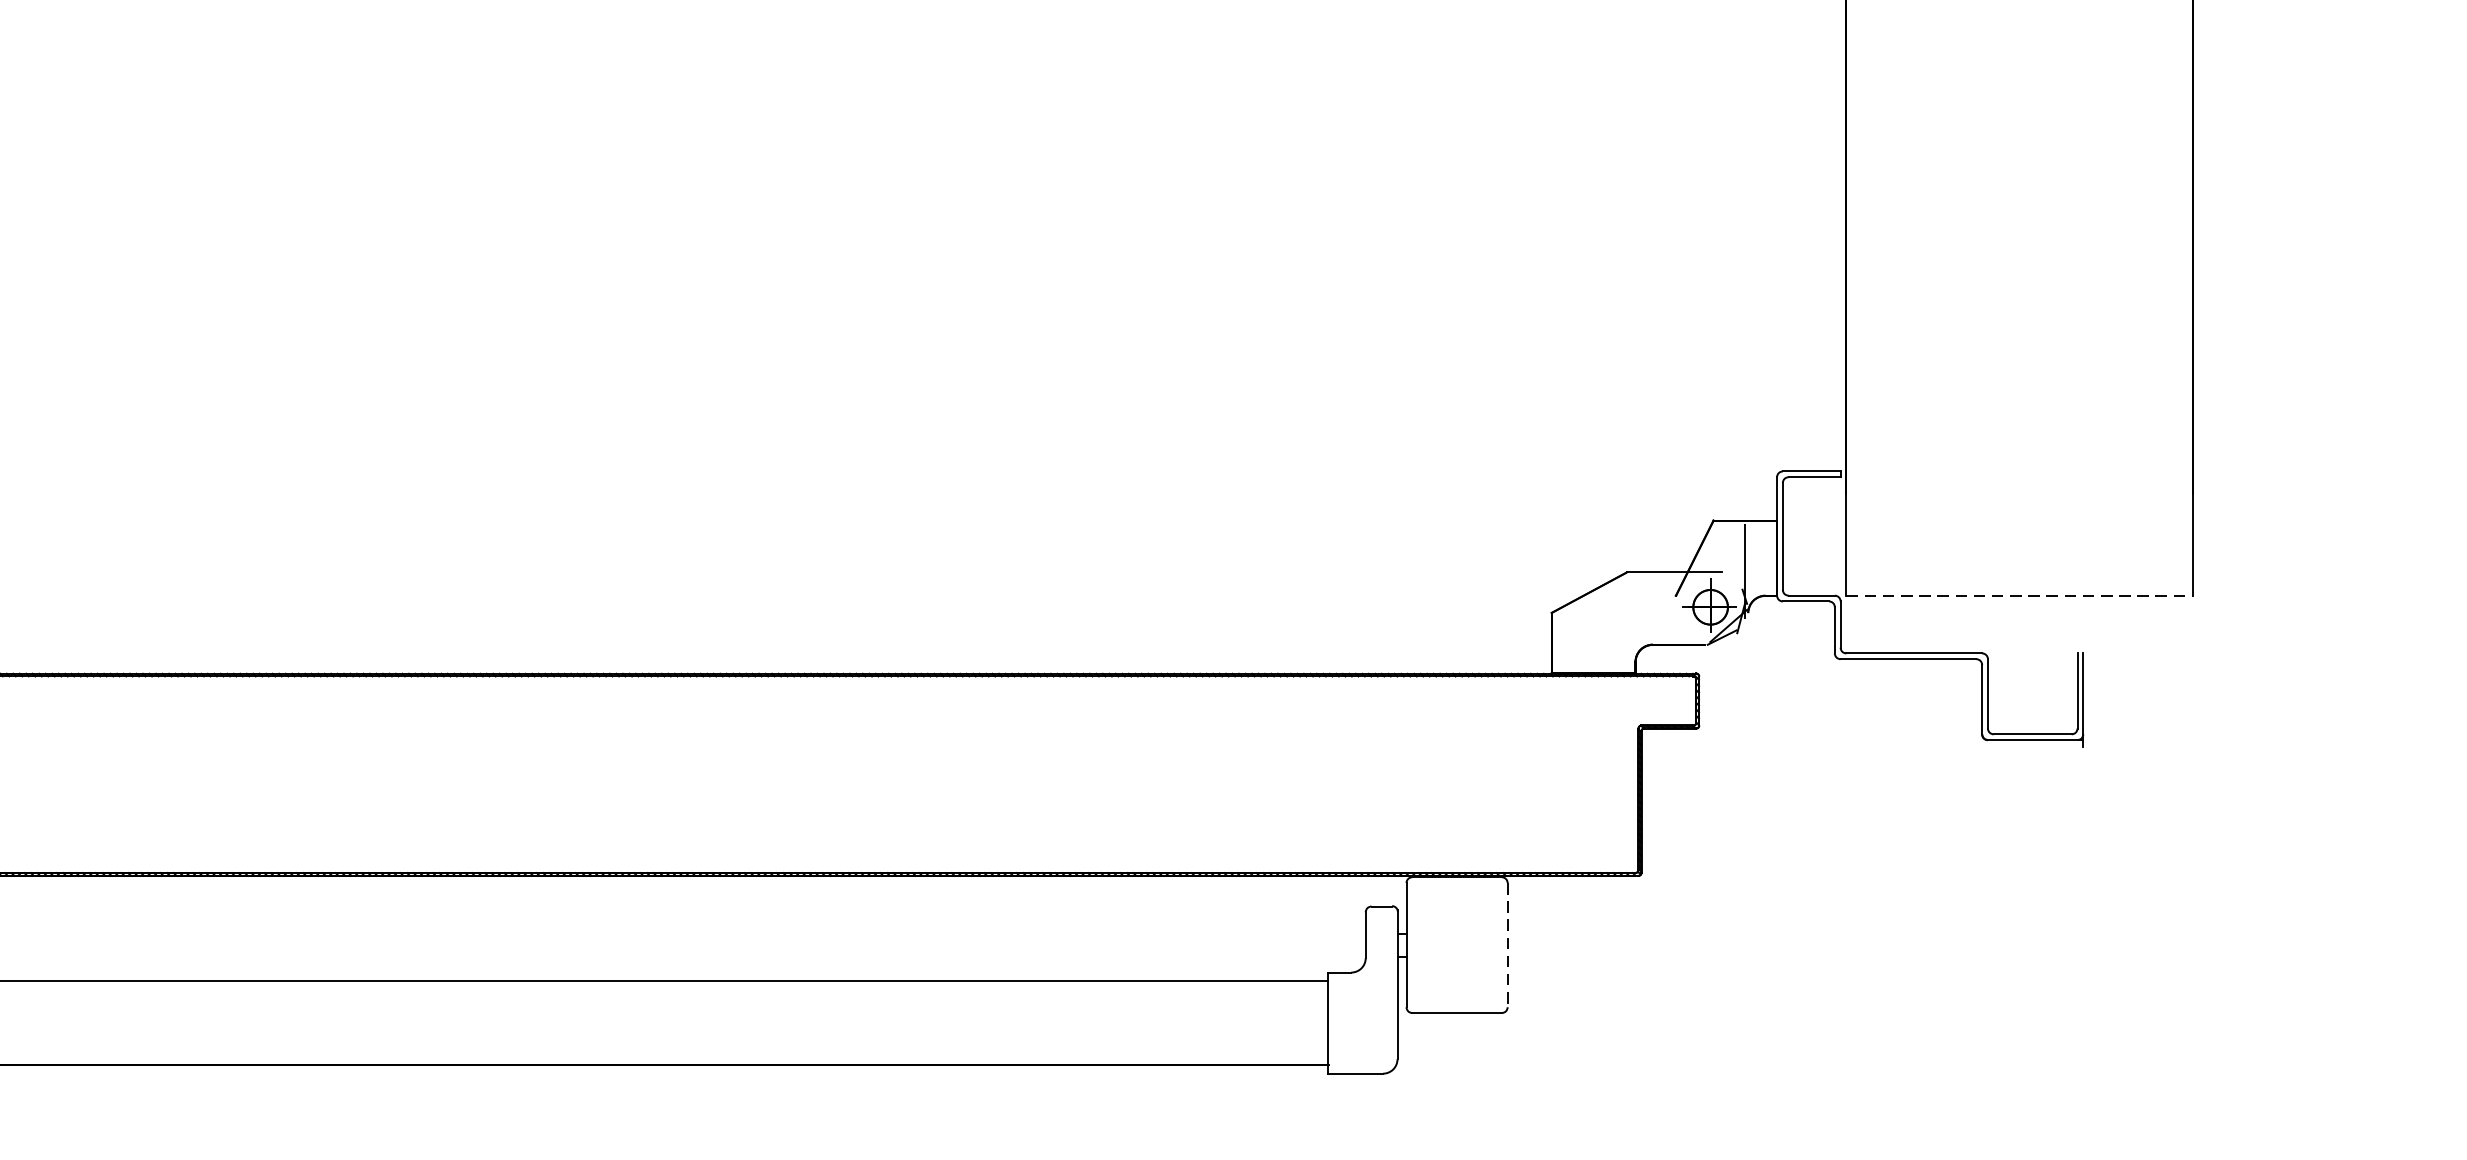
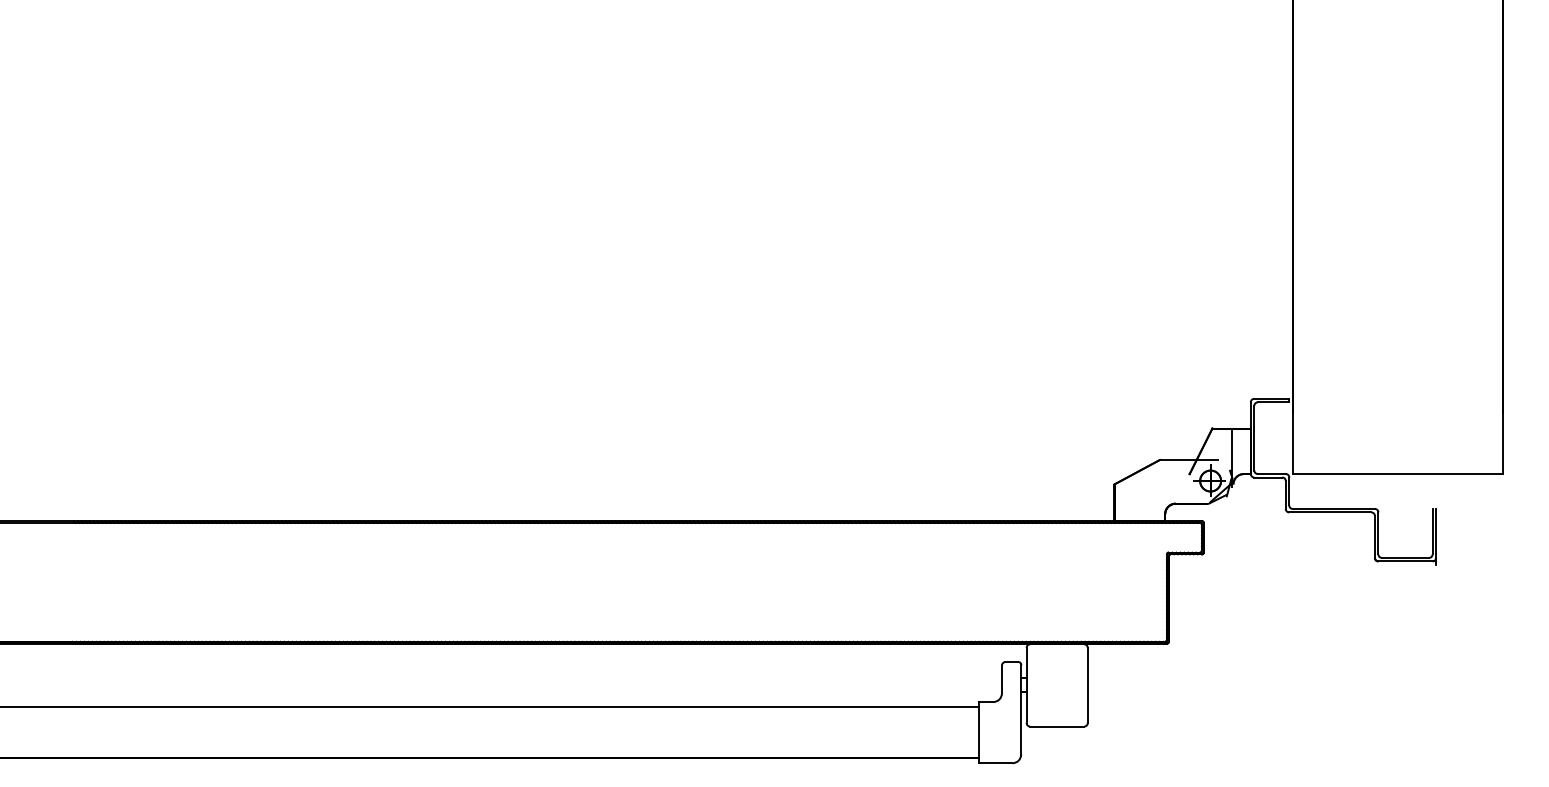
line: (2019, 596) -> (1397, 474), dashed -> solid
line: (1507, 945) -> (1087, 685), dashed -> solid

